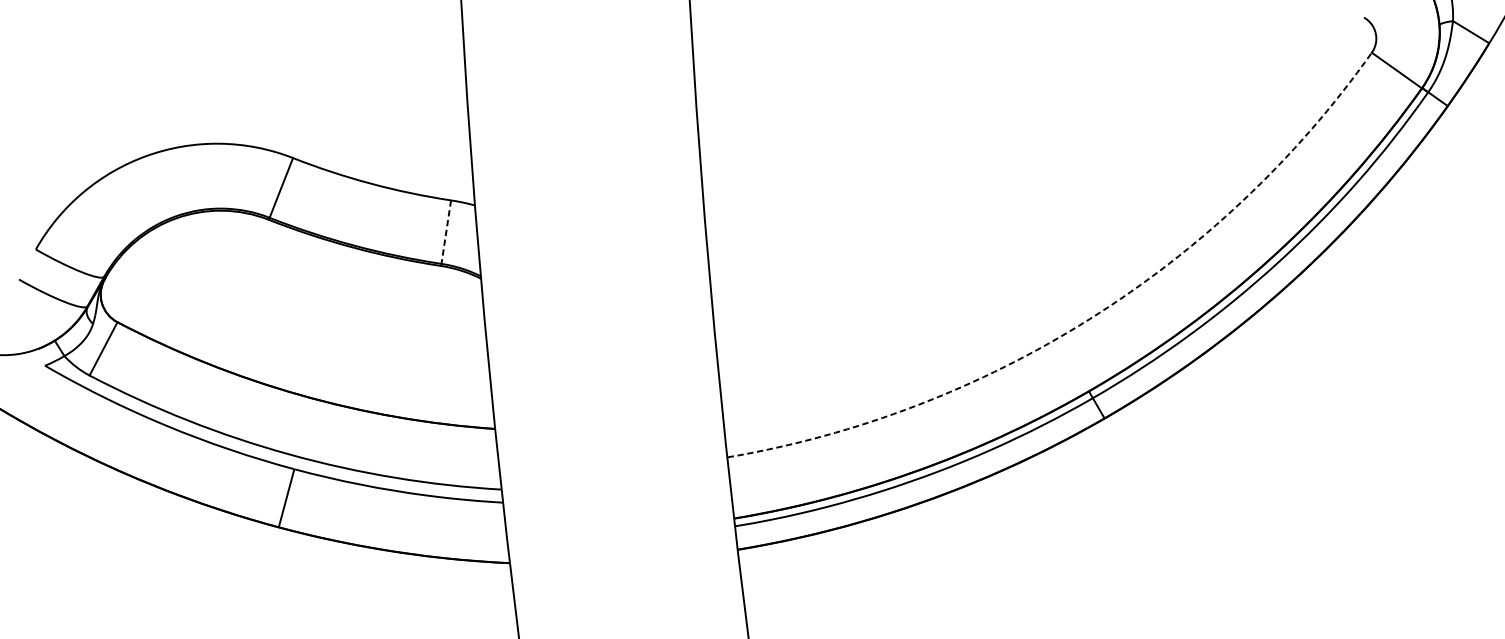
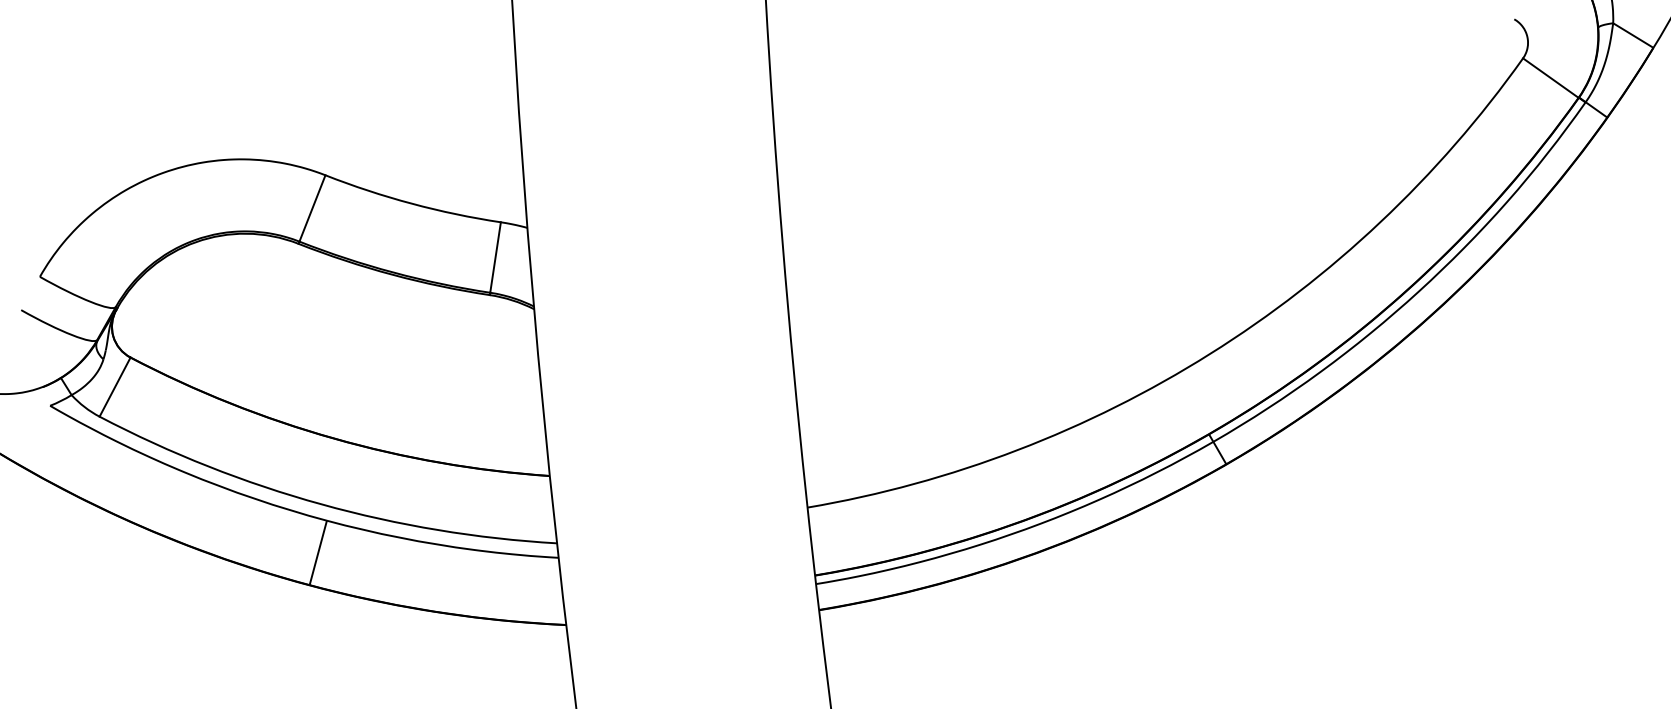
line: (446, 232) -> (495, 257), dashed -> solid
arc: (1090, 318) -> (1210, 353), dashed -> solid

